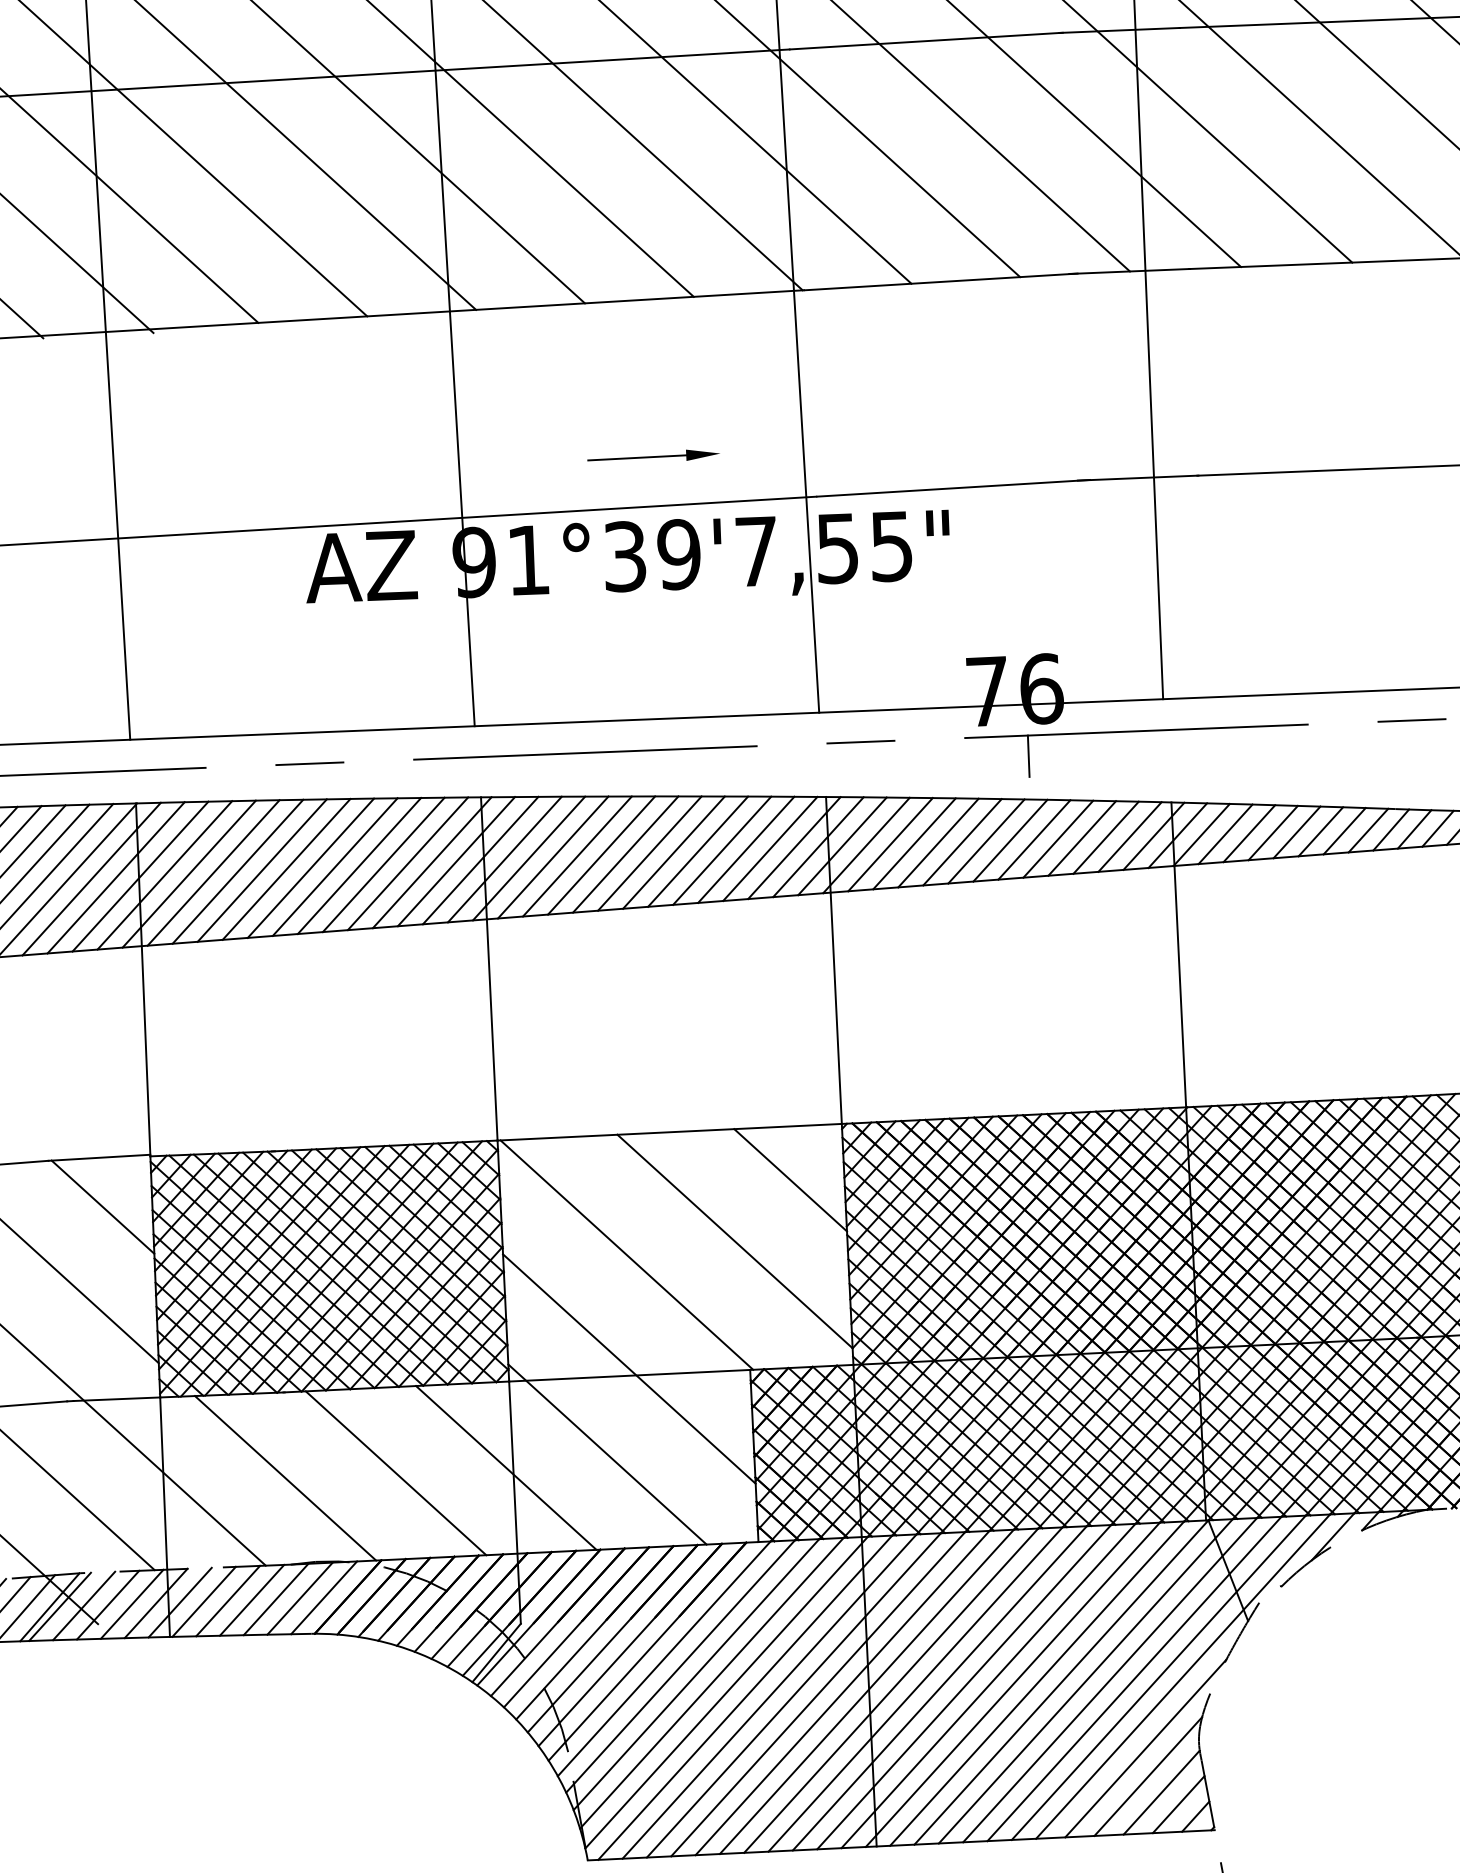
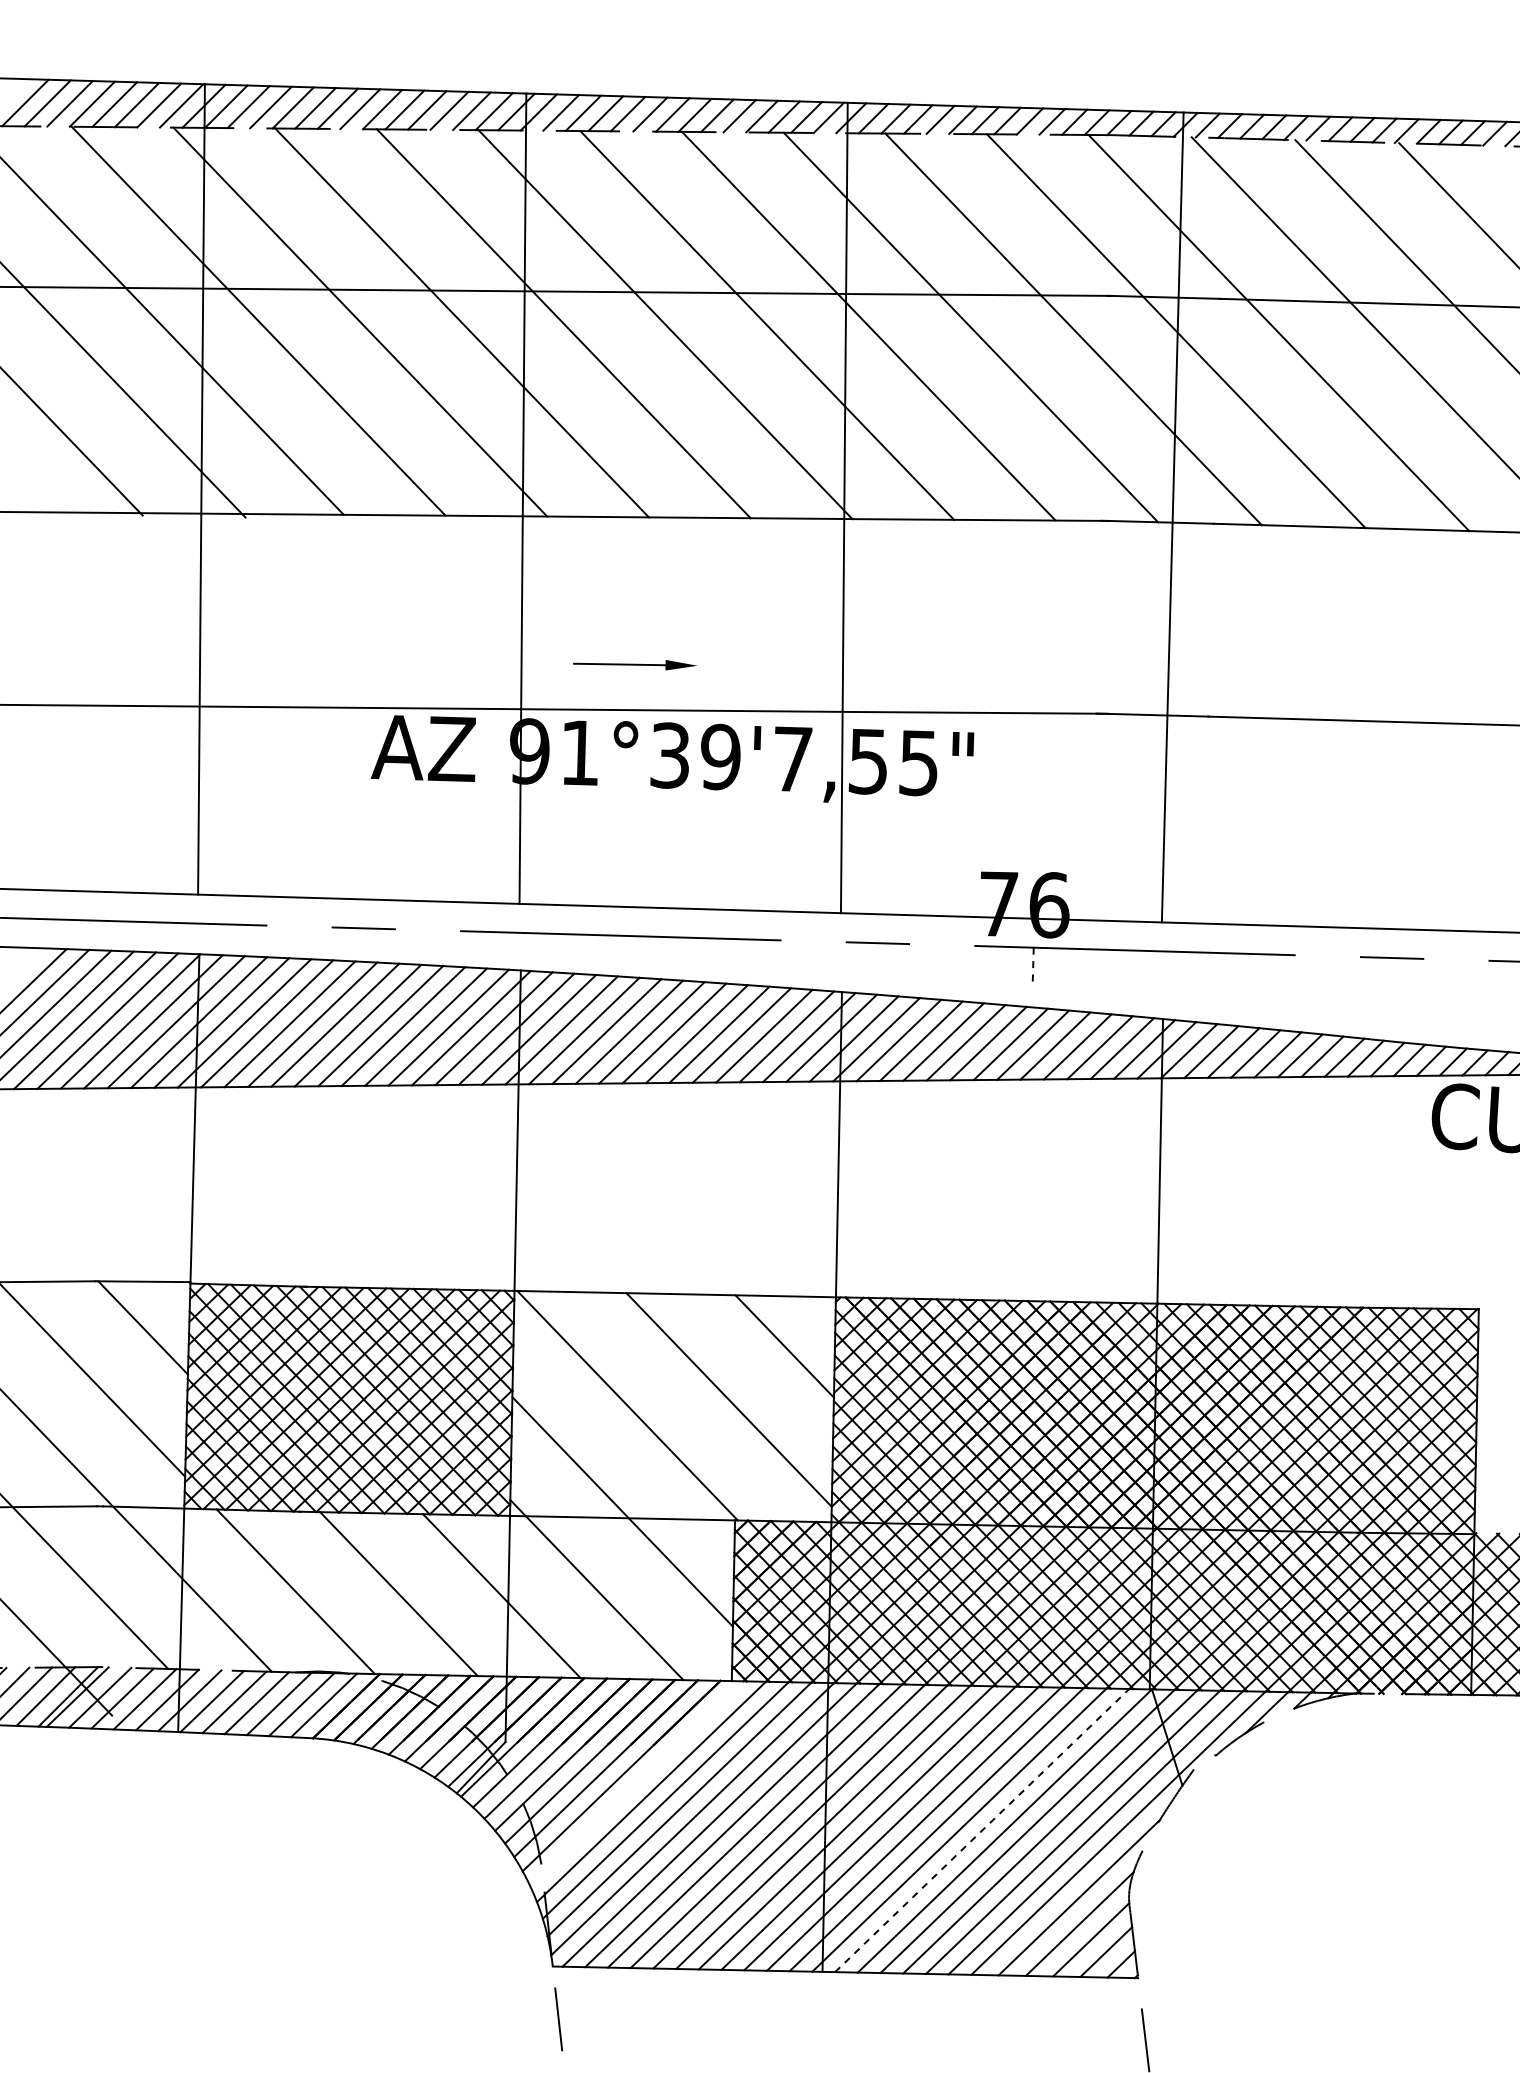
part: (653, 457) -> (634, 665), moved
line: (1029, 756) -> (1033, 967), solid -> dashed
line: (663, 1658) -> (636, 1783), removed
line: (1037, 1683) -> (982, 1830), solid -> dashed

